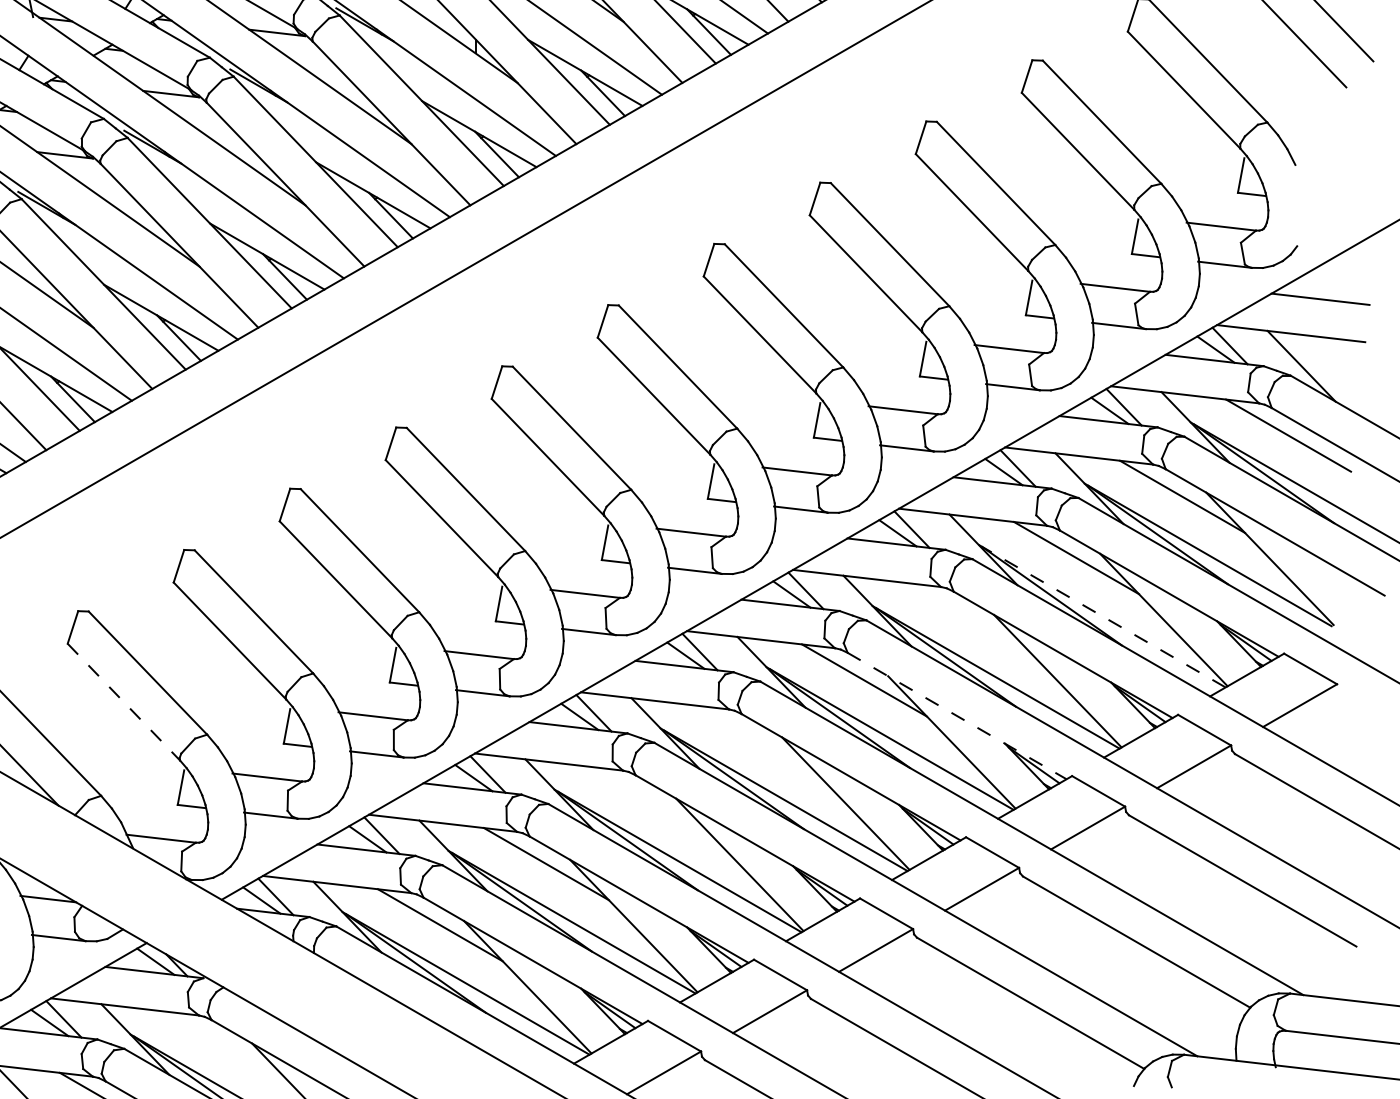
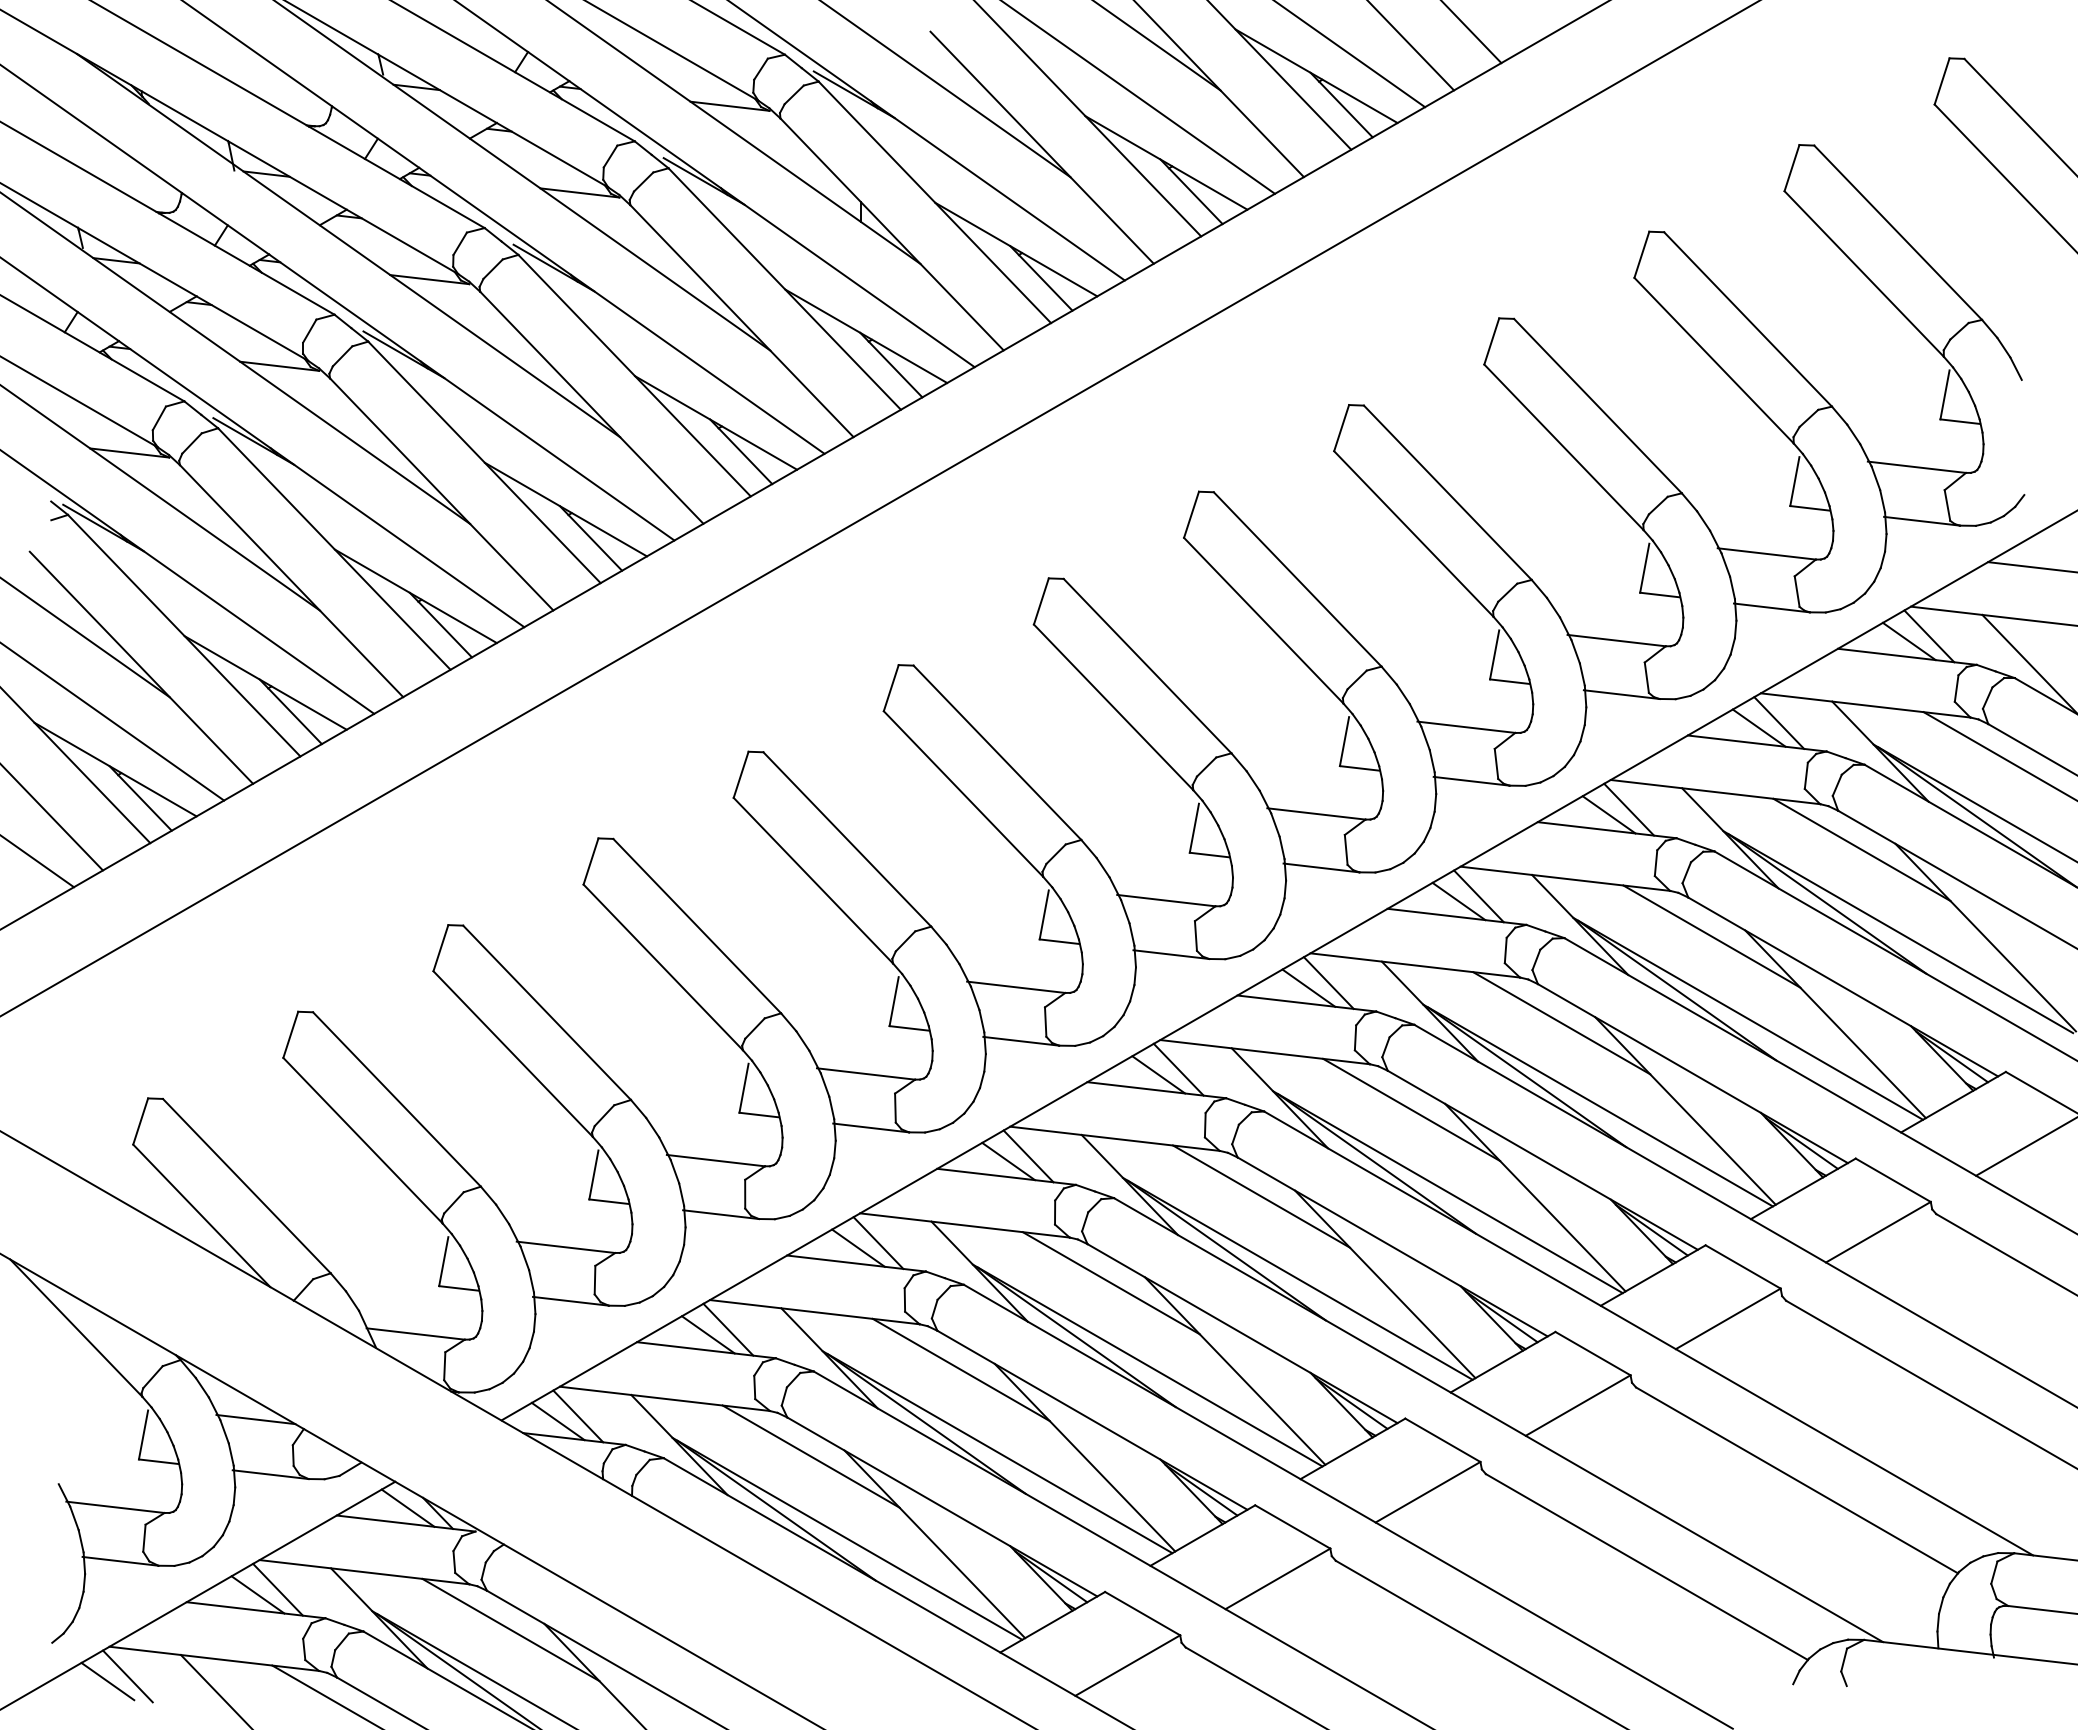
line: (1102, 615) -> (1748, 1018), dashed -> solid
line: (970, 619) -> (1561, 1023), added
line: (124, 702) -> (363, 1140), dashed -> solid
line: (957, 716) -> (1543, 1160), dashed -> solid
line: (758, 741) -> (1261, 1196), added
line: (651, 803) -> (1110, 1283), added
line: (228, 1047) -> (510, 1629), added

